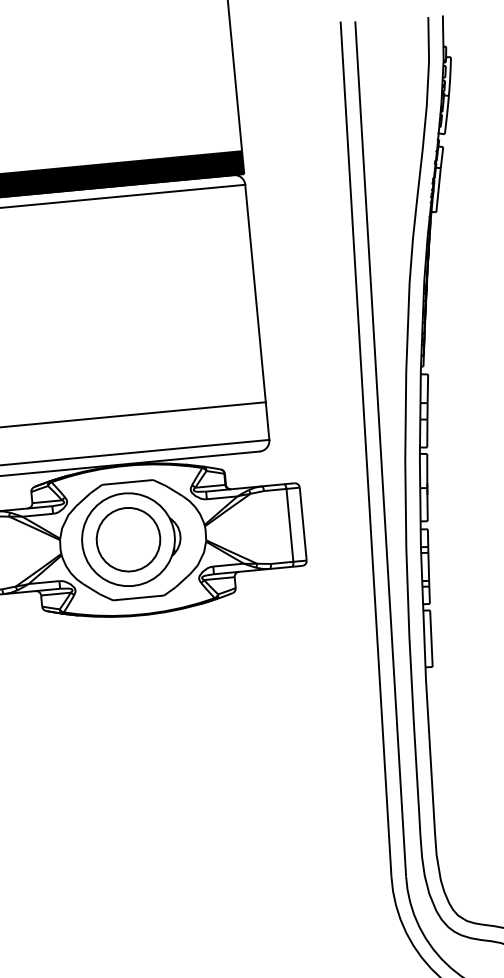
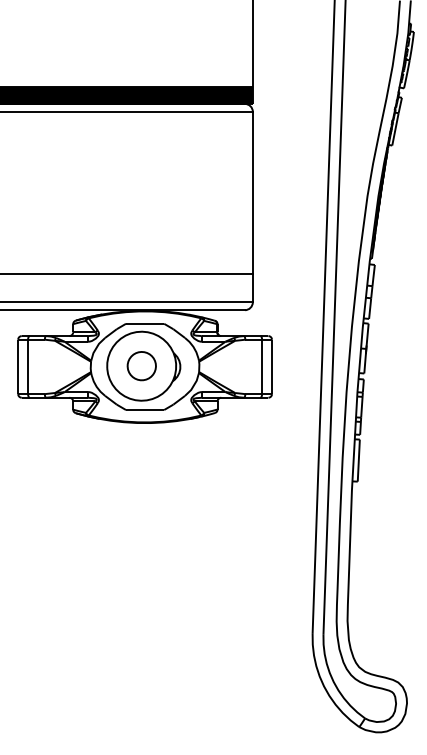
part: (128, 538) -> (141, 365), size x0.6

